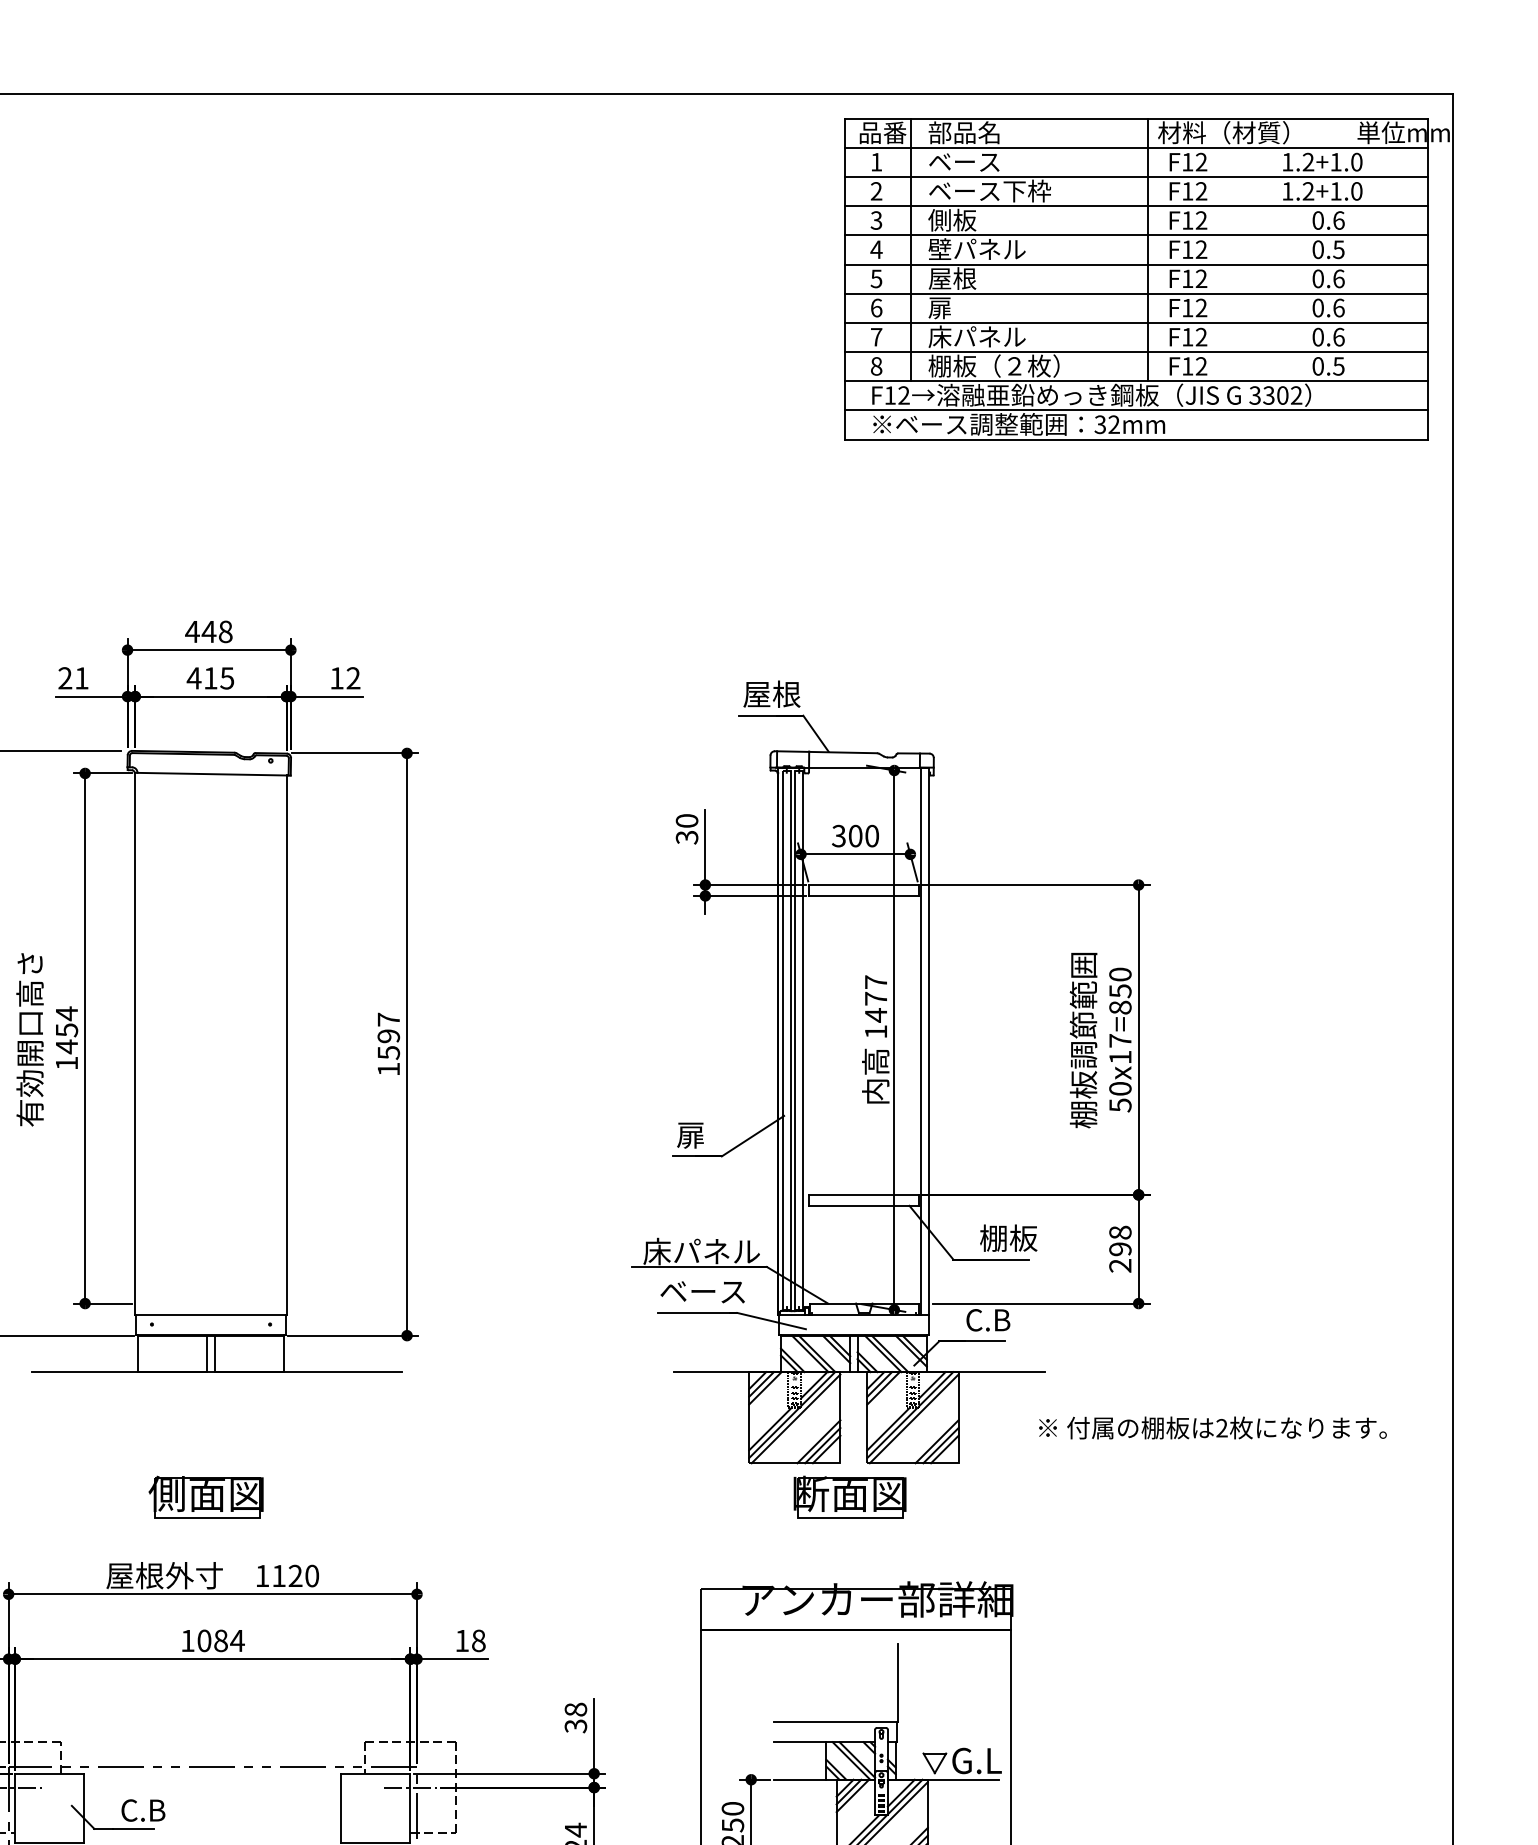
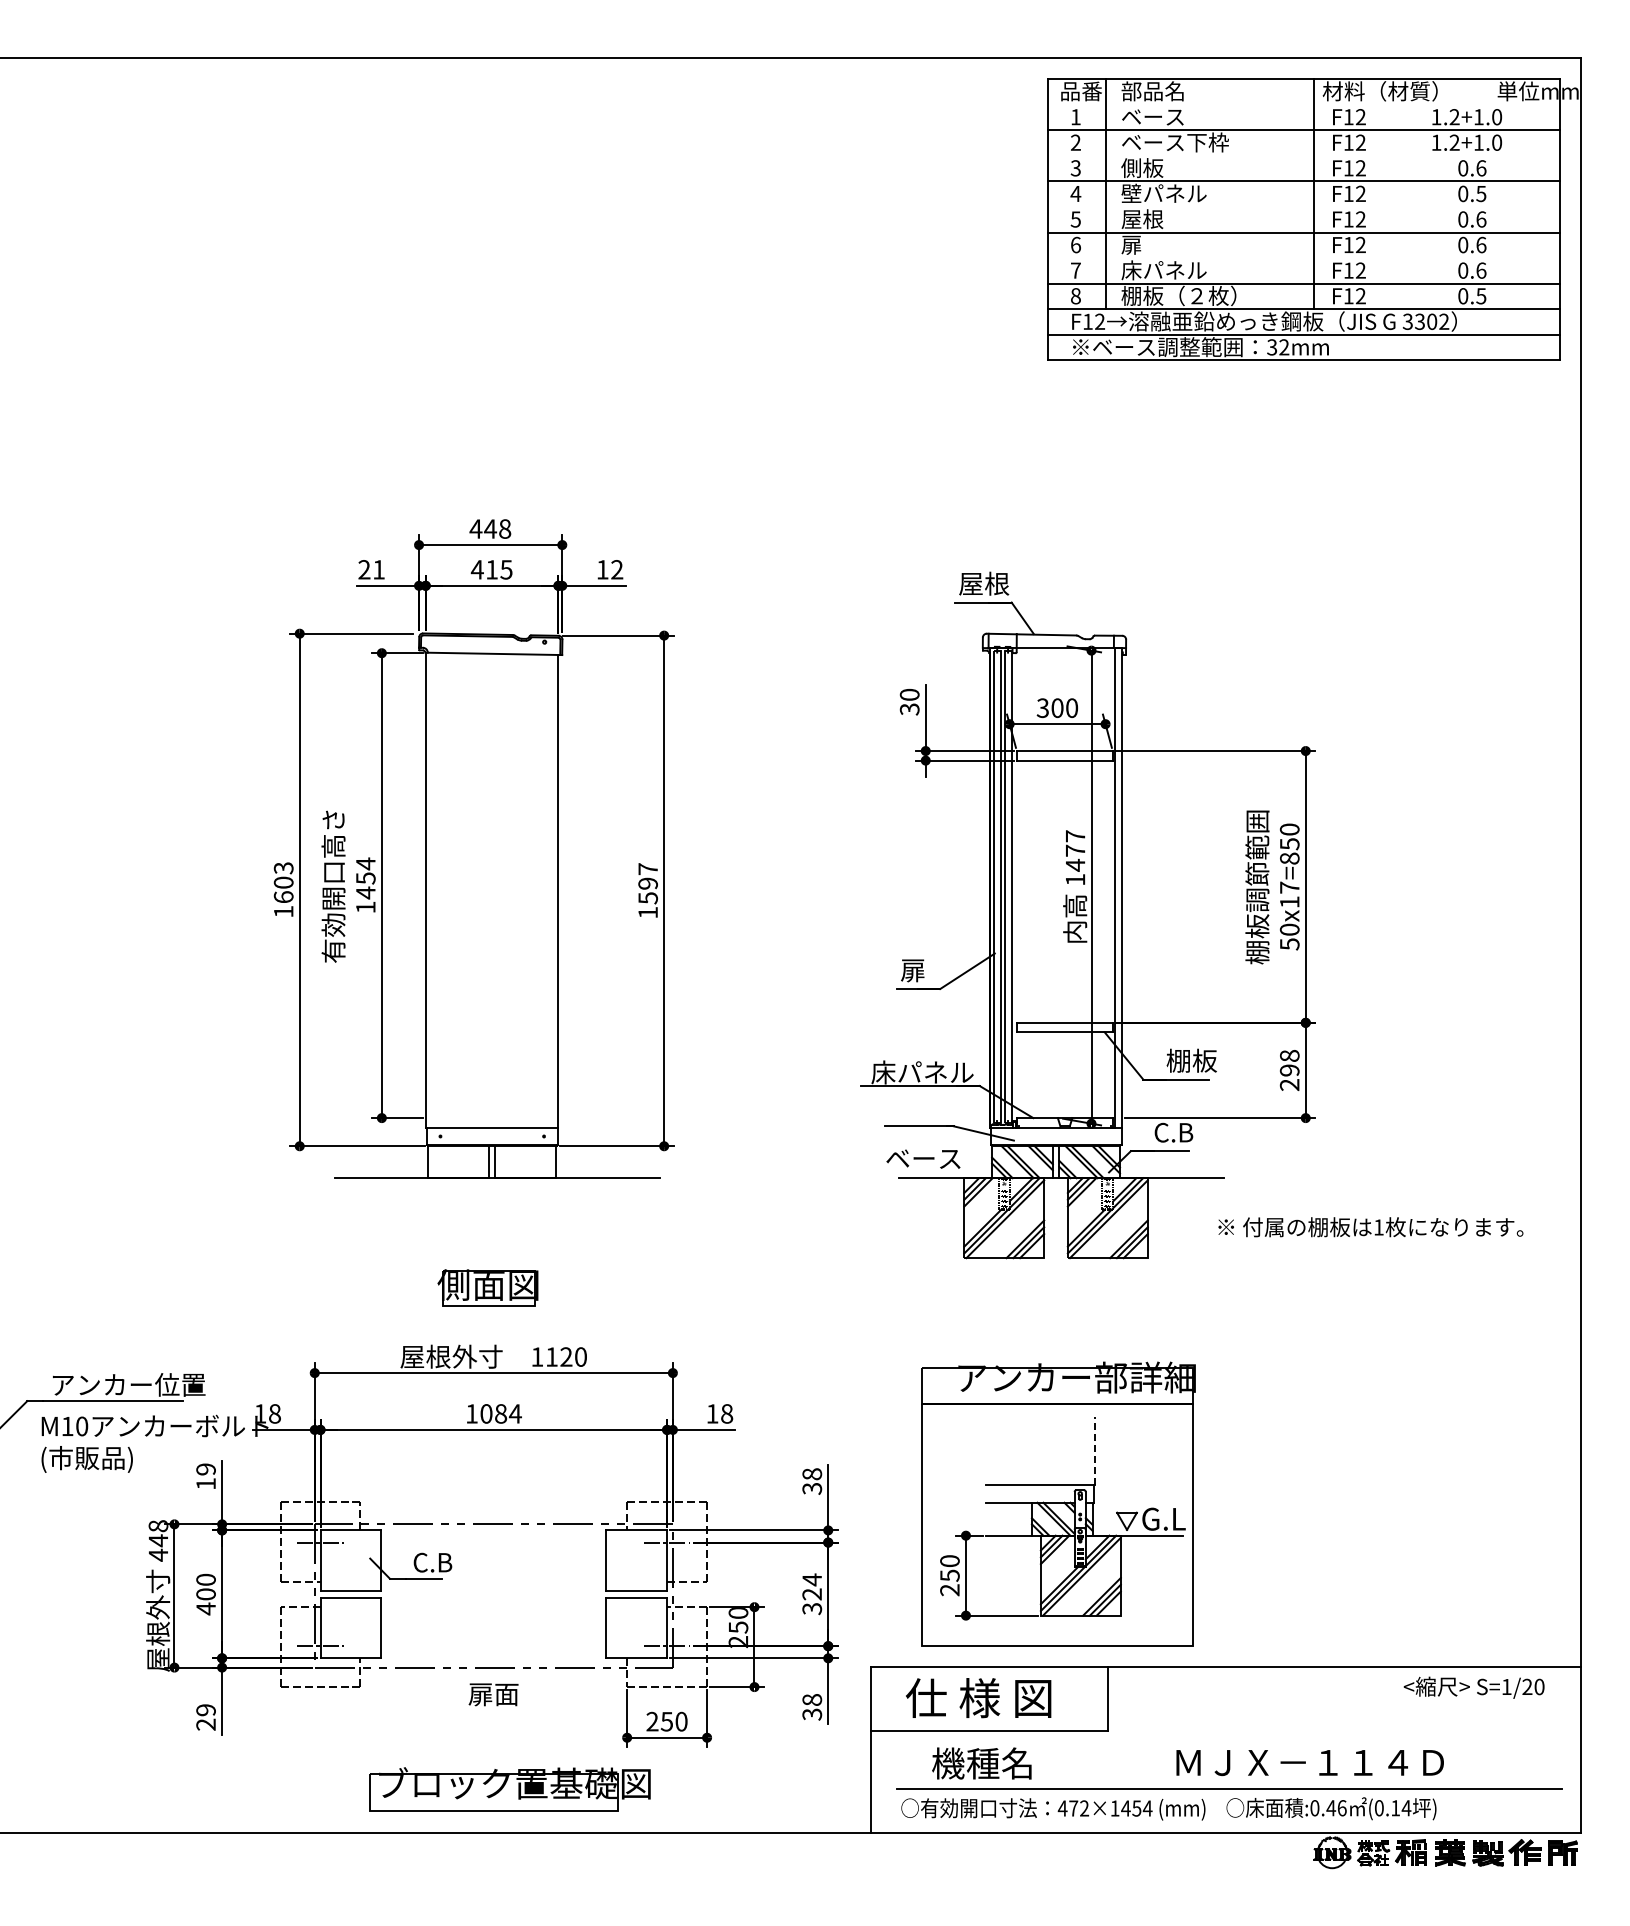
line: (1136, 147) -> (1303, 104), removed
line: (1136, 205) -> (1303, 155), removed
line: (1136, 264) -> (1303, 206), removed
line: (1136, 323) -> (1303, 258), removed
text: (702, 1291) -> (923, 1158), moved
text: (1221, 1428) -> (1378, 1227), 2 -> 1
part: (849, 1496) -> (1052, 1287), removed
line: (897, 1682) -> (1094, 1450), solid -> dashed

